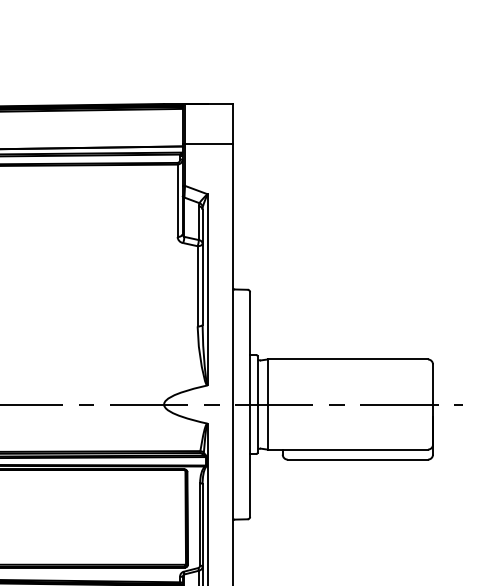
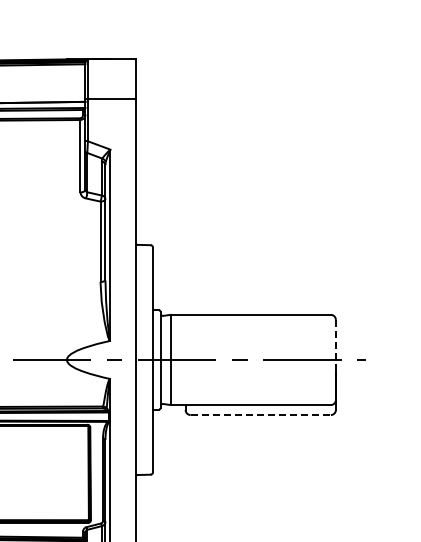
line: (433, 391) -> (336, 346), solid -> dashed
line: (358, 459) -> (261, 414), solid -> dashed

